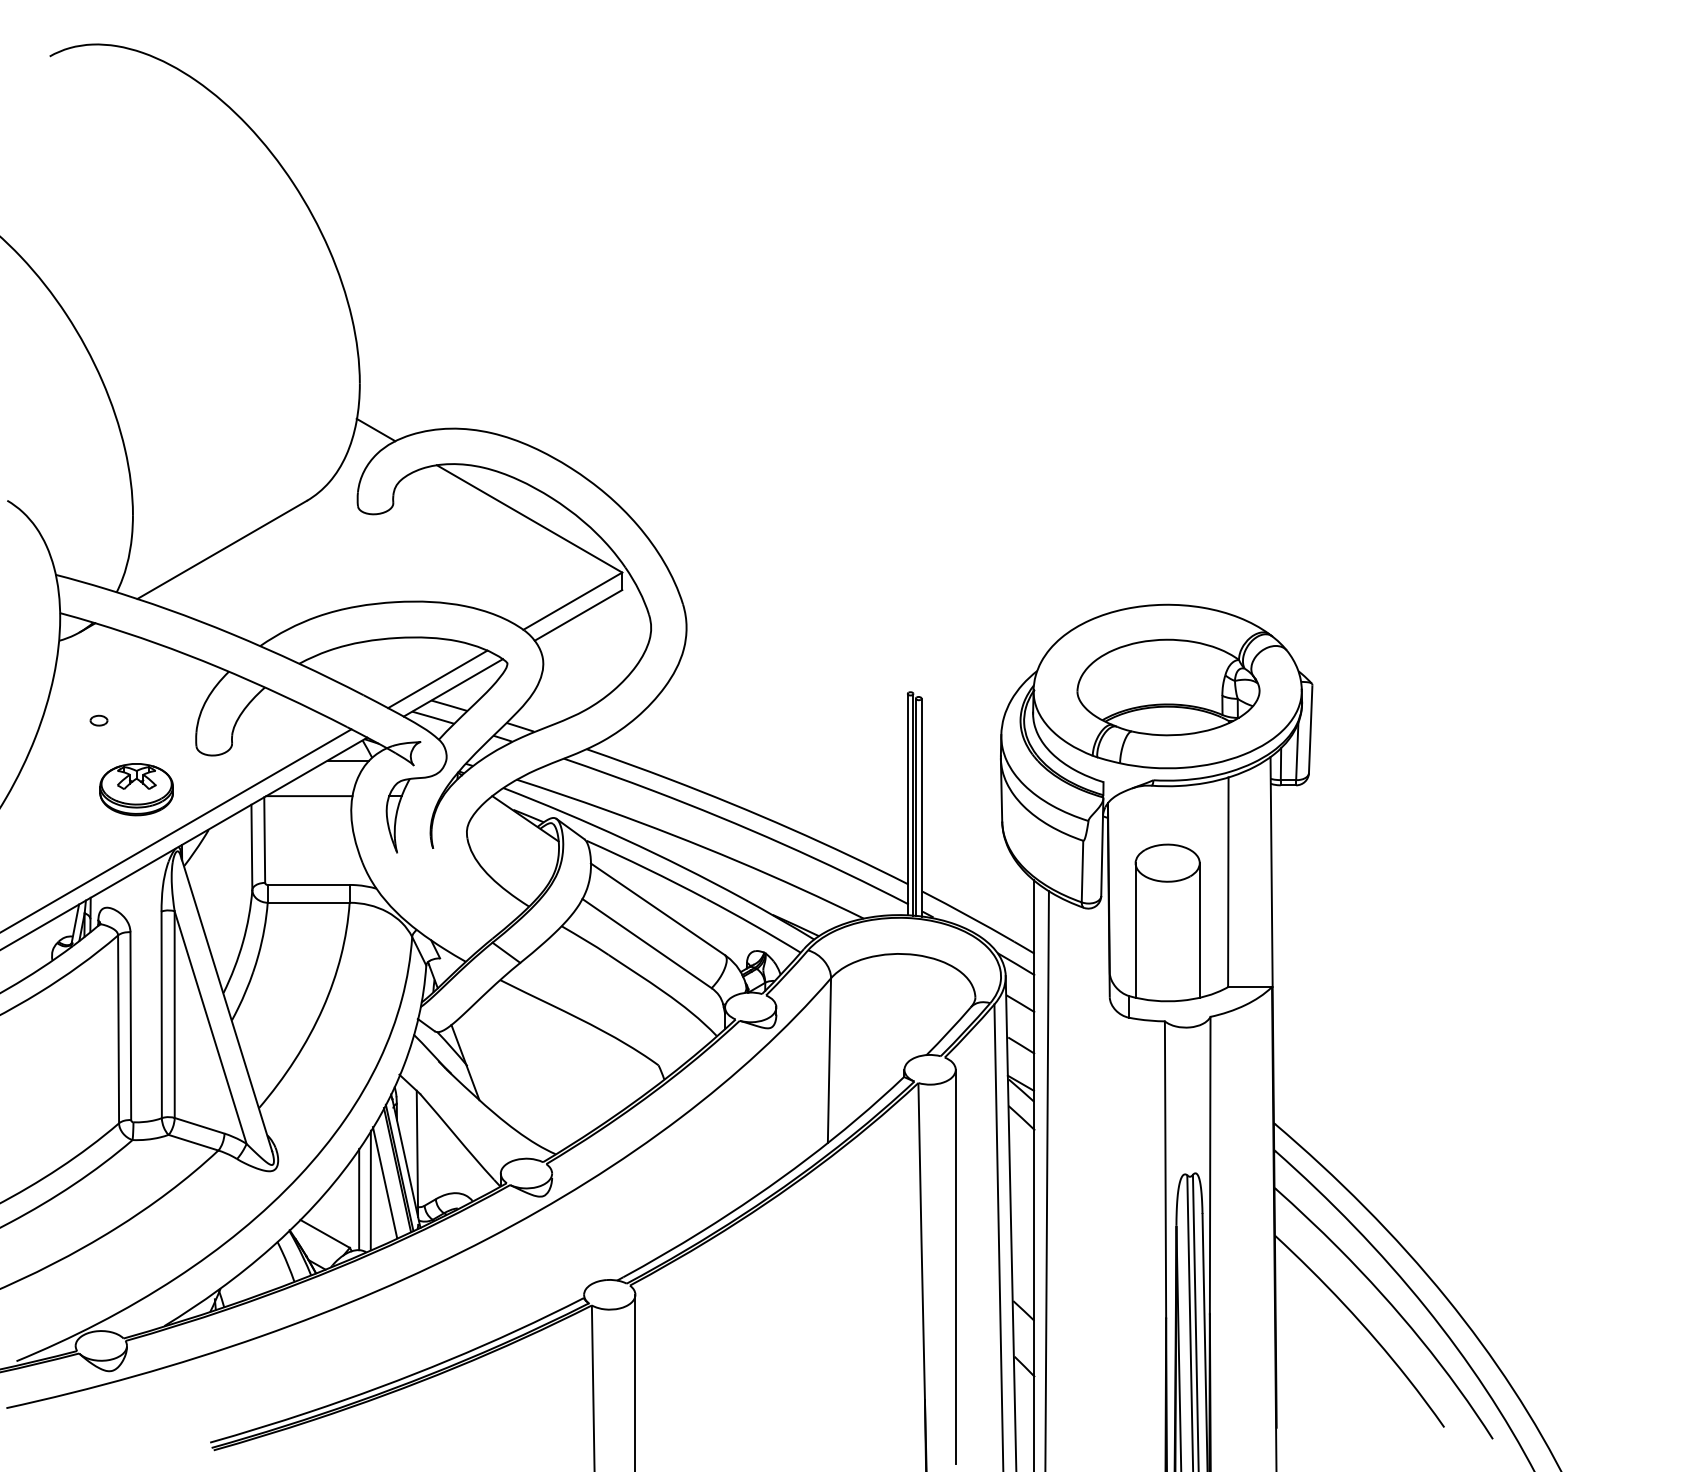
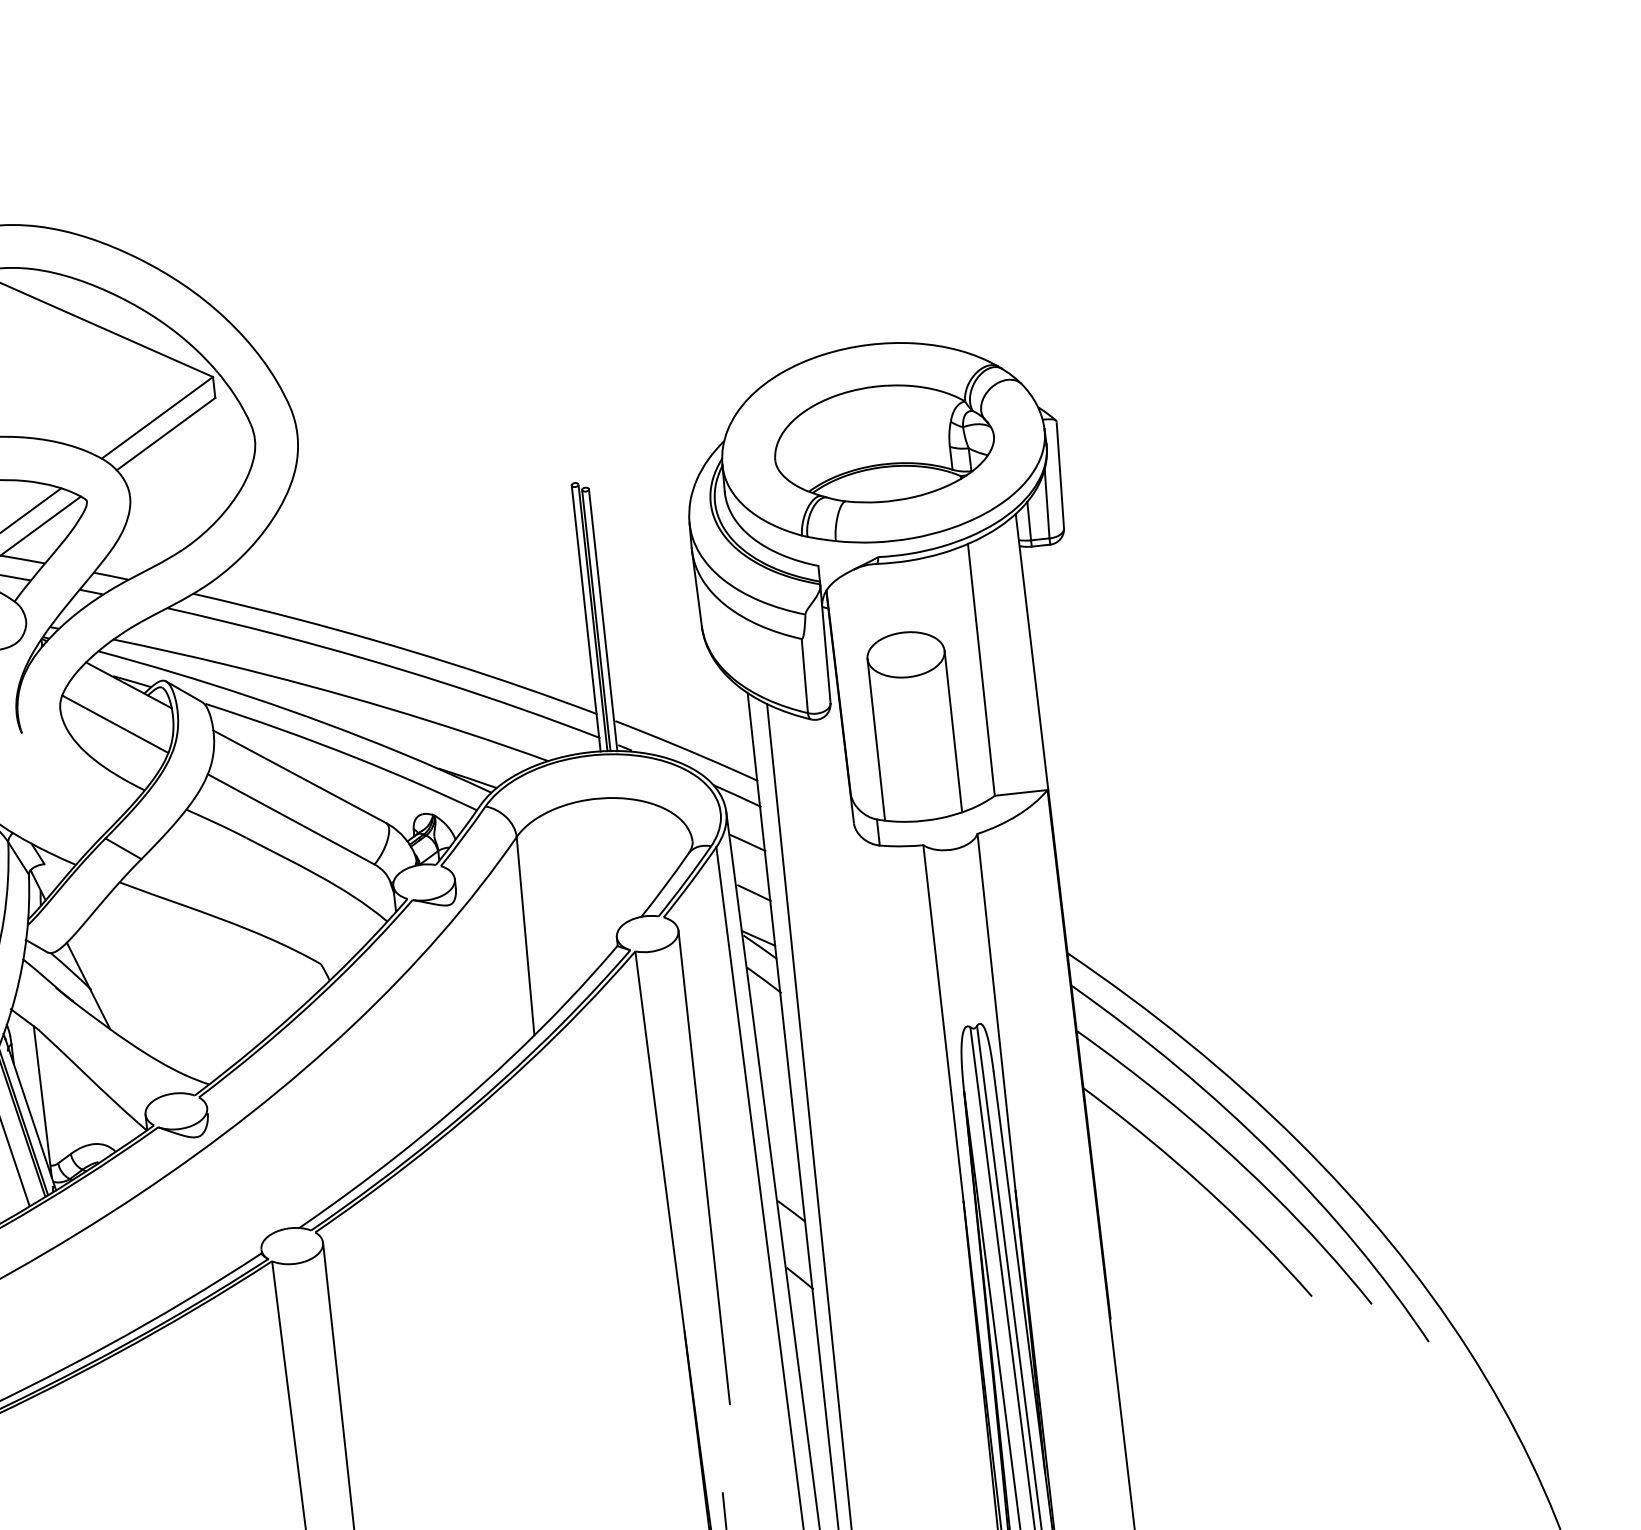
line: (510, 849) -> (114, 724), added

